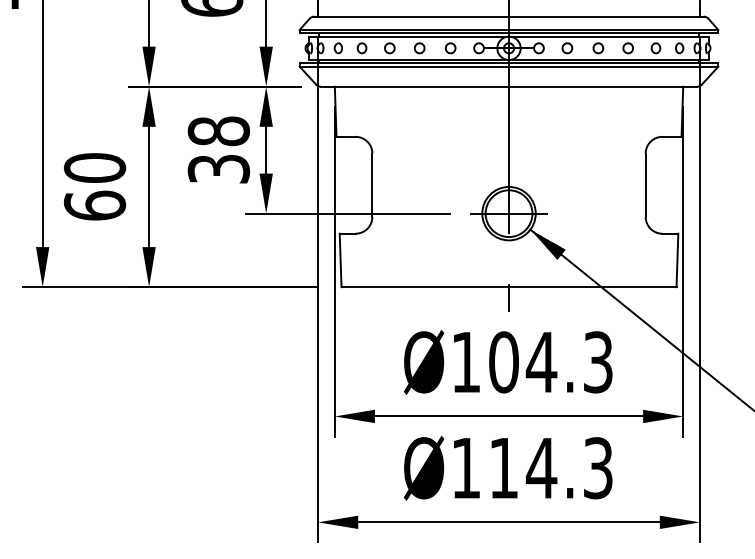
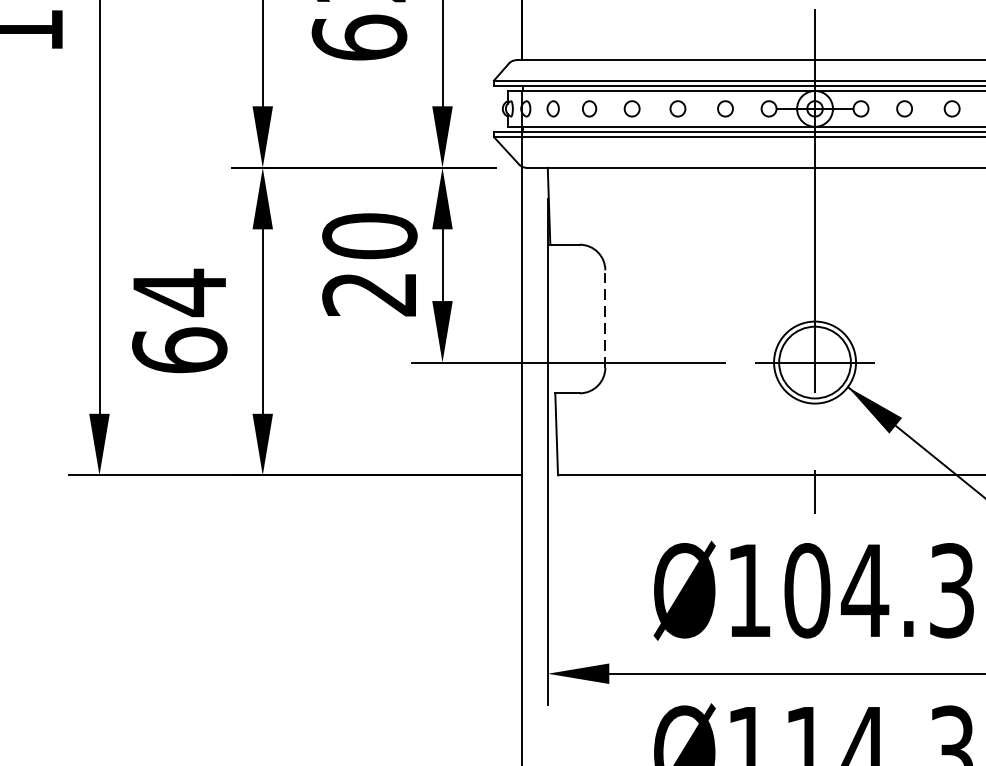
text: (218, 149) -> (369, 264), 38 -> 20
text: (94, 167) -> (179, 291), 60 -> 64
line: (372, 185) -> (605, 319), solid -> dashed

